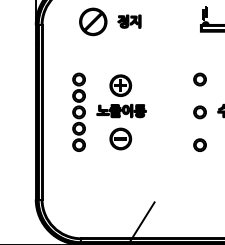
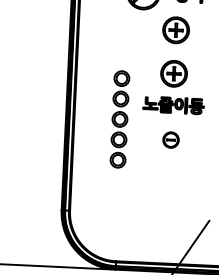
part: (120, 50) -> (175, 30), added
part: (78, 111) -> (119, 118), moved
part: (120, 138) -> (170, 139), size x0.6

